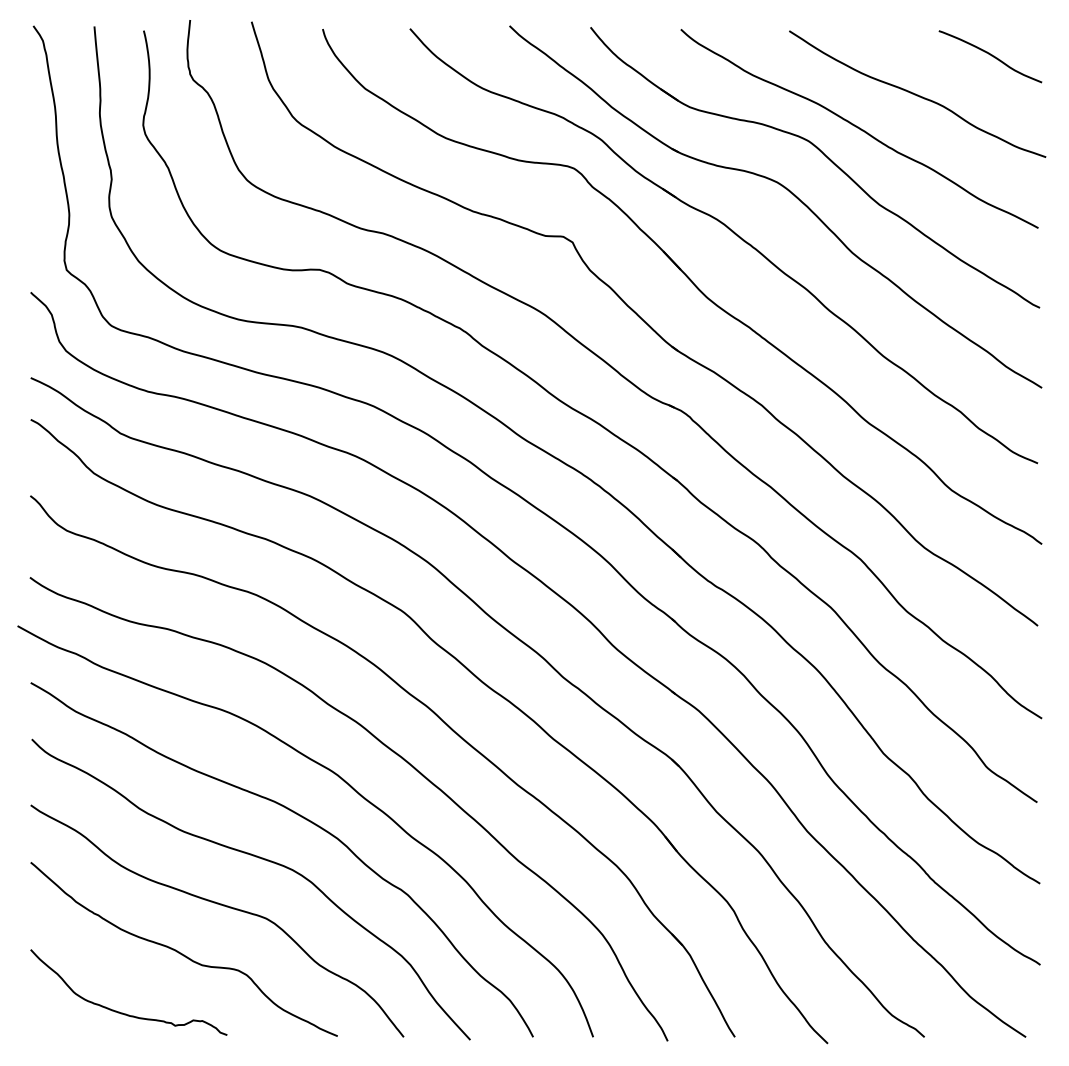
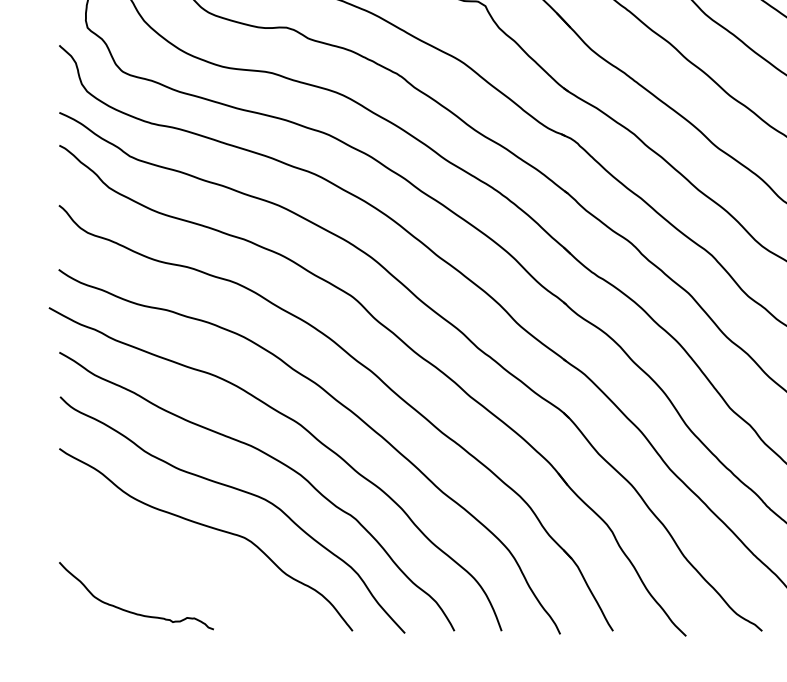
curve: (182, 953) -> (178, 565), removed

